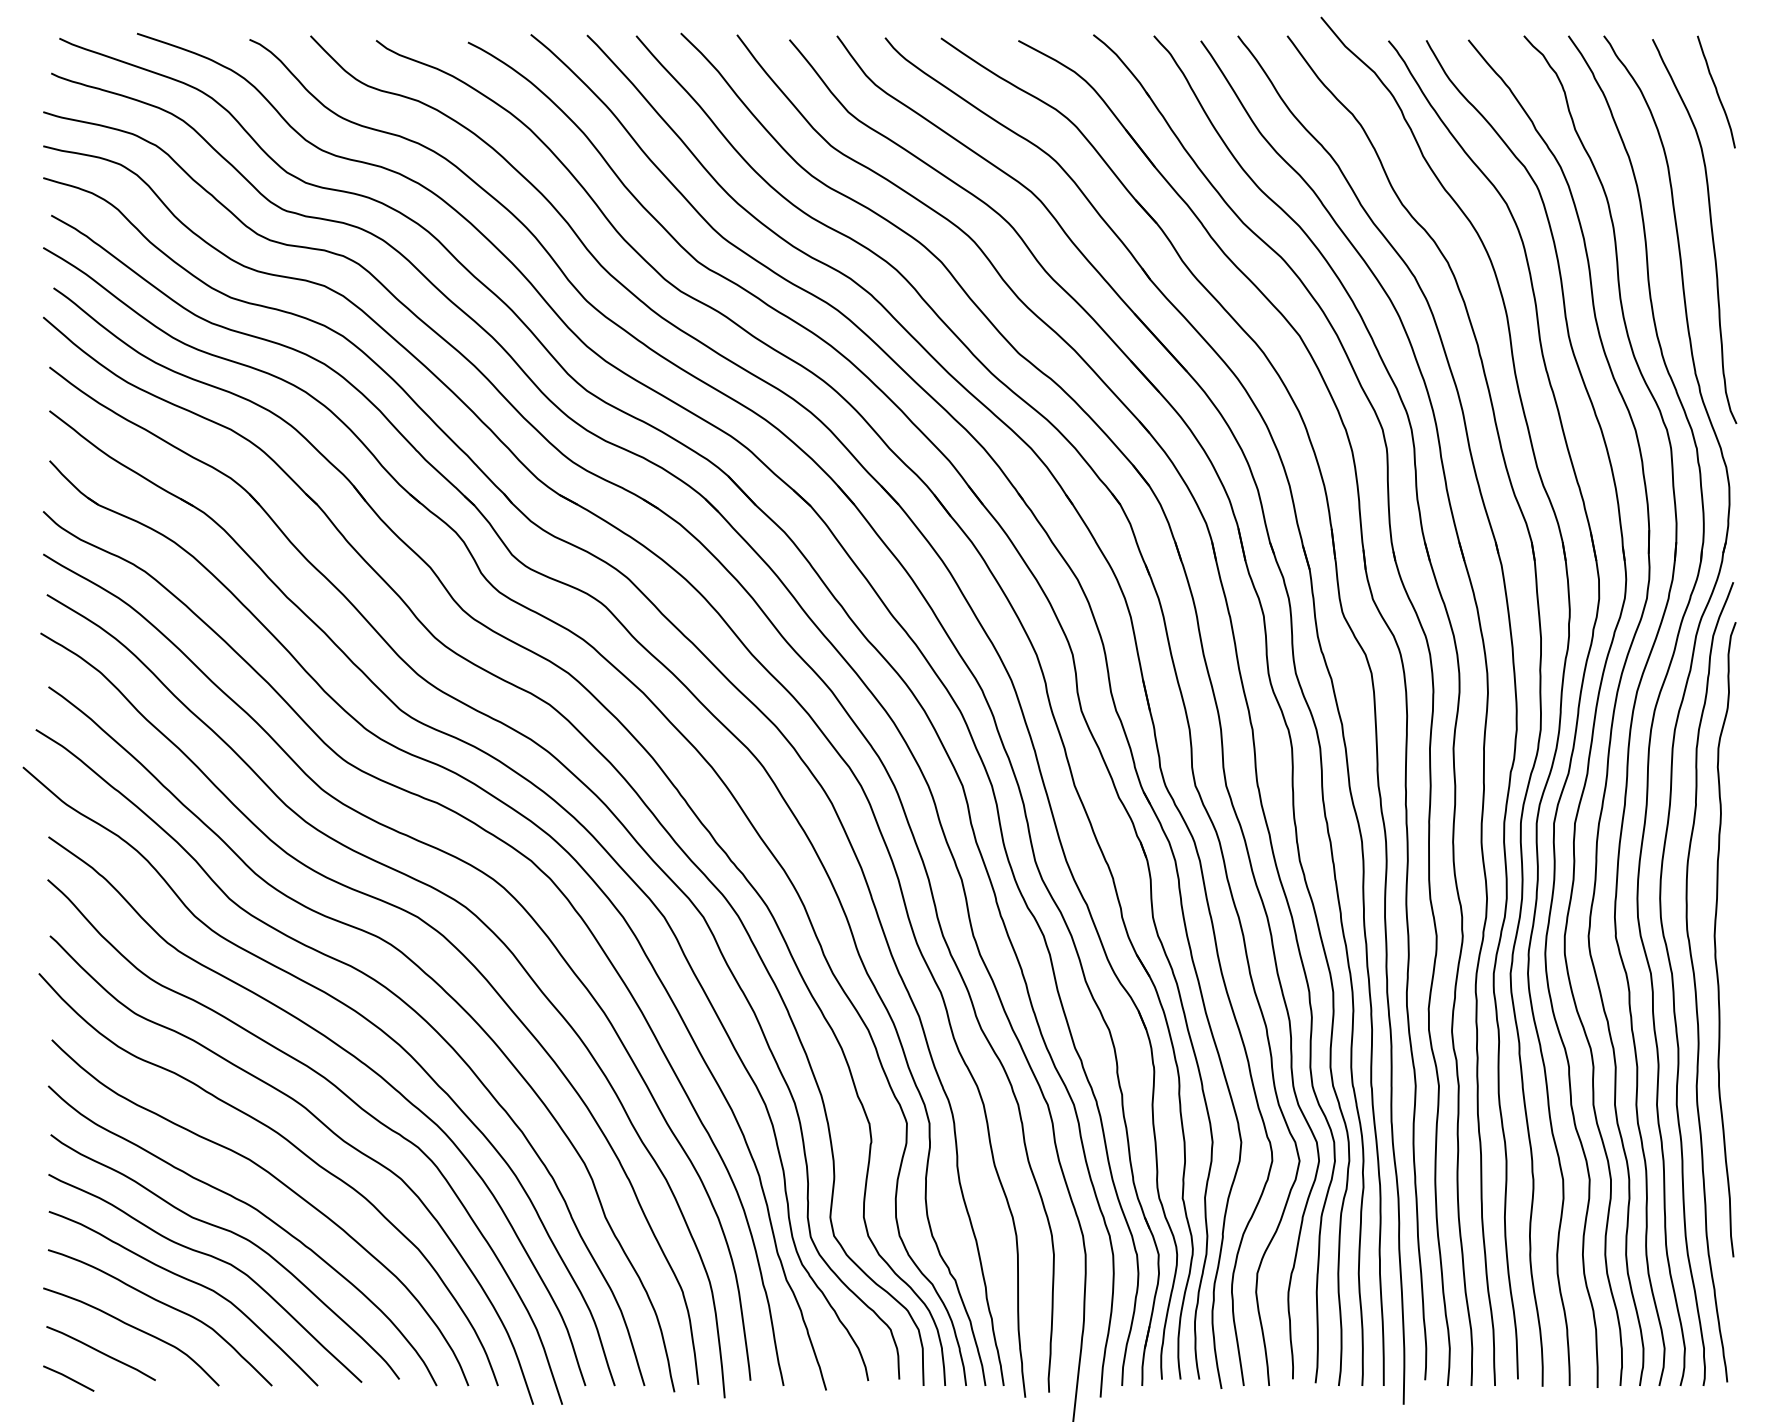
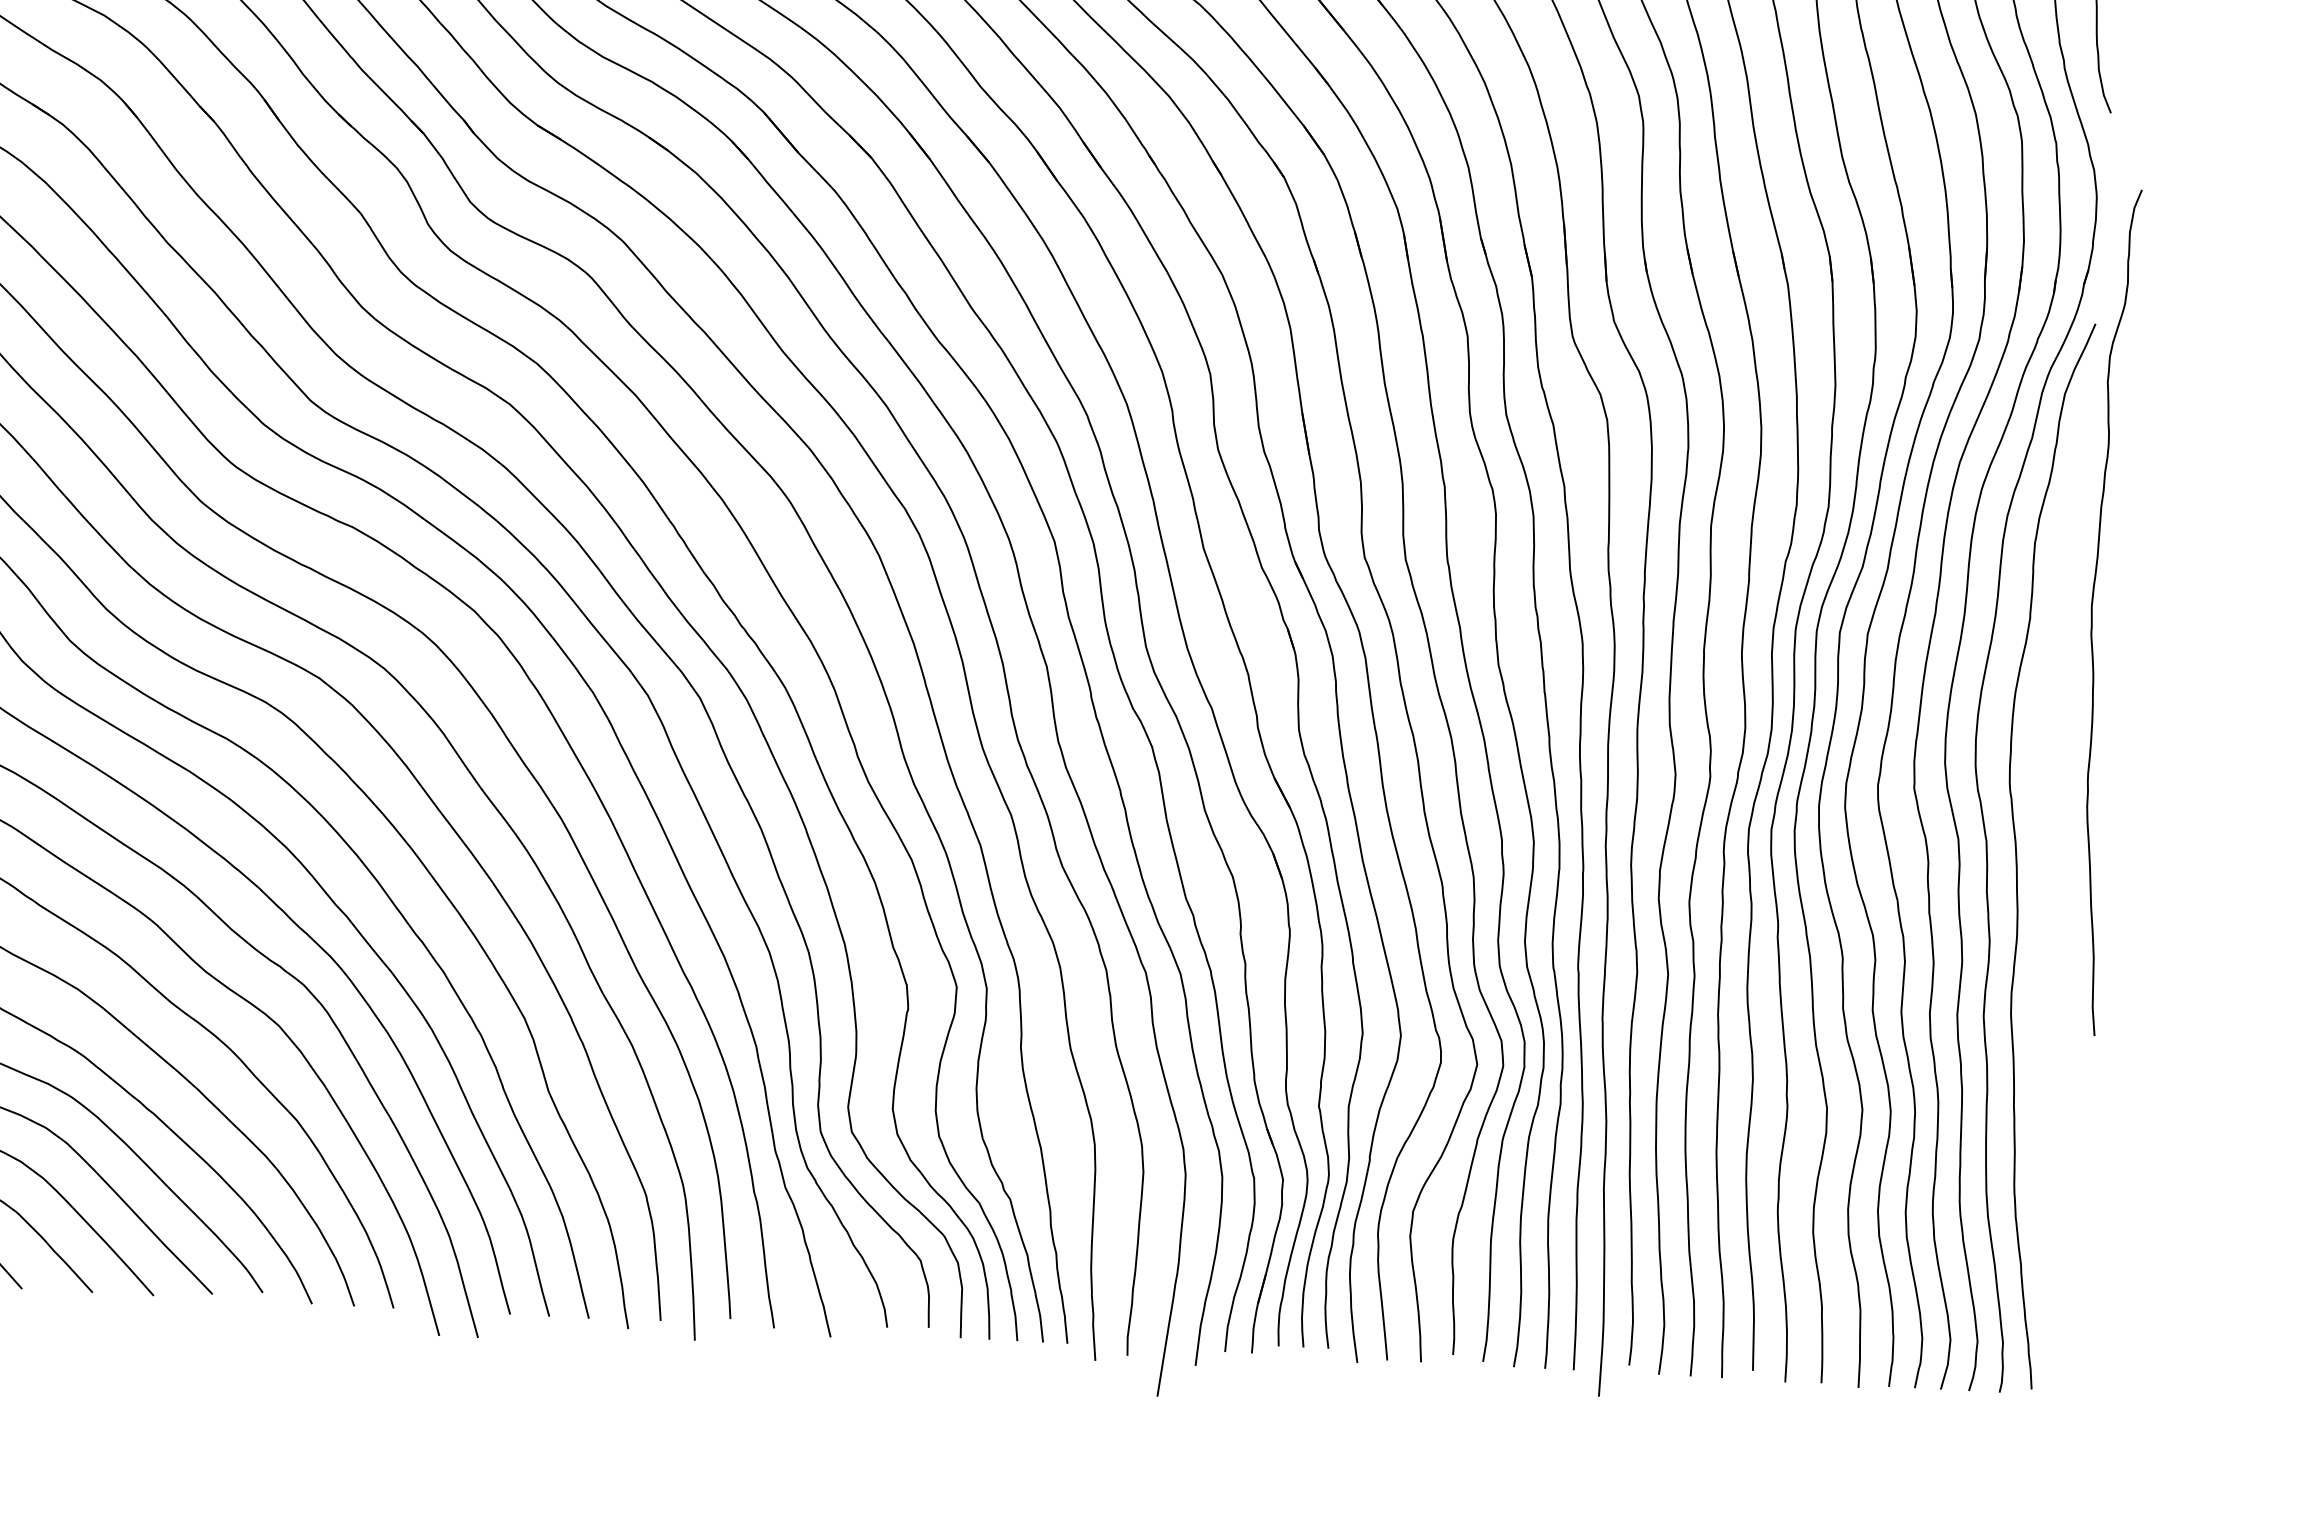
curve: (1715, 939) -> (2092, 611), moved

